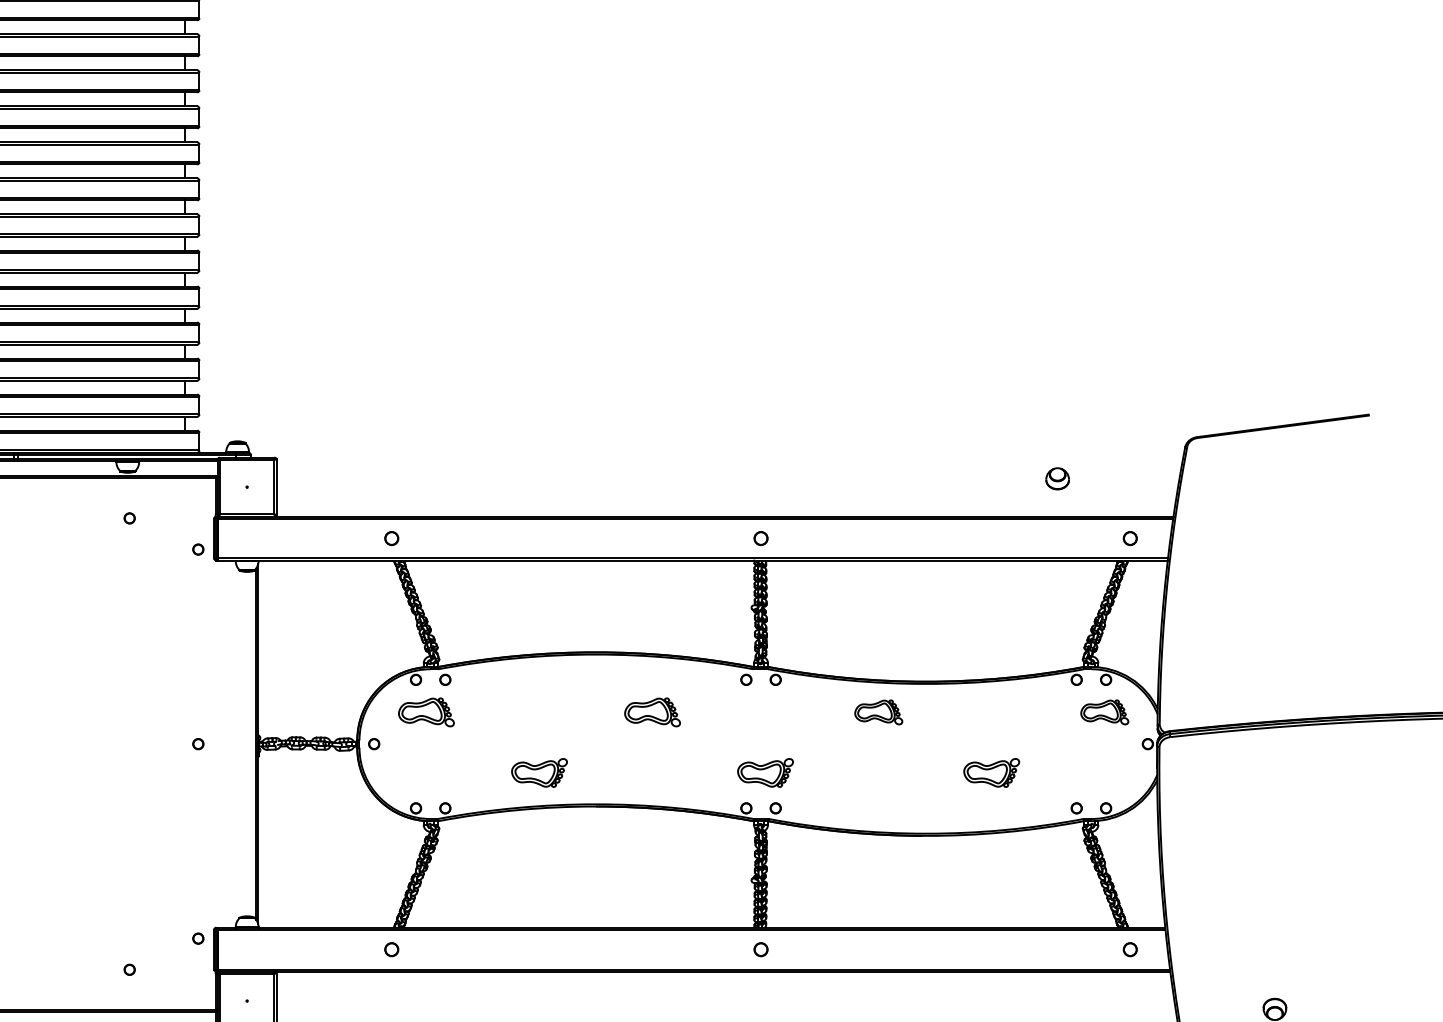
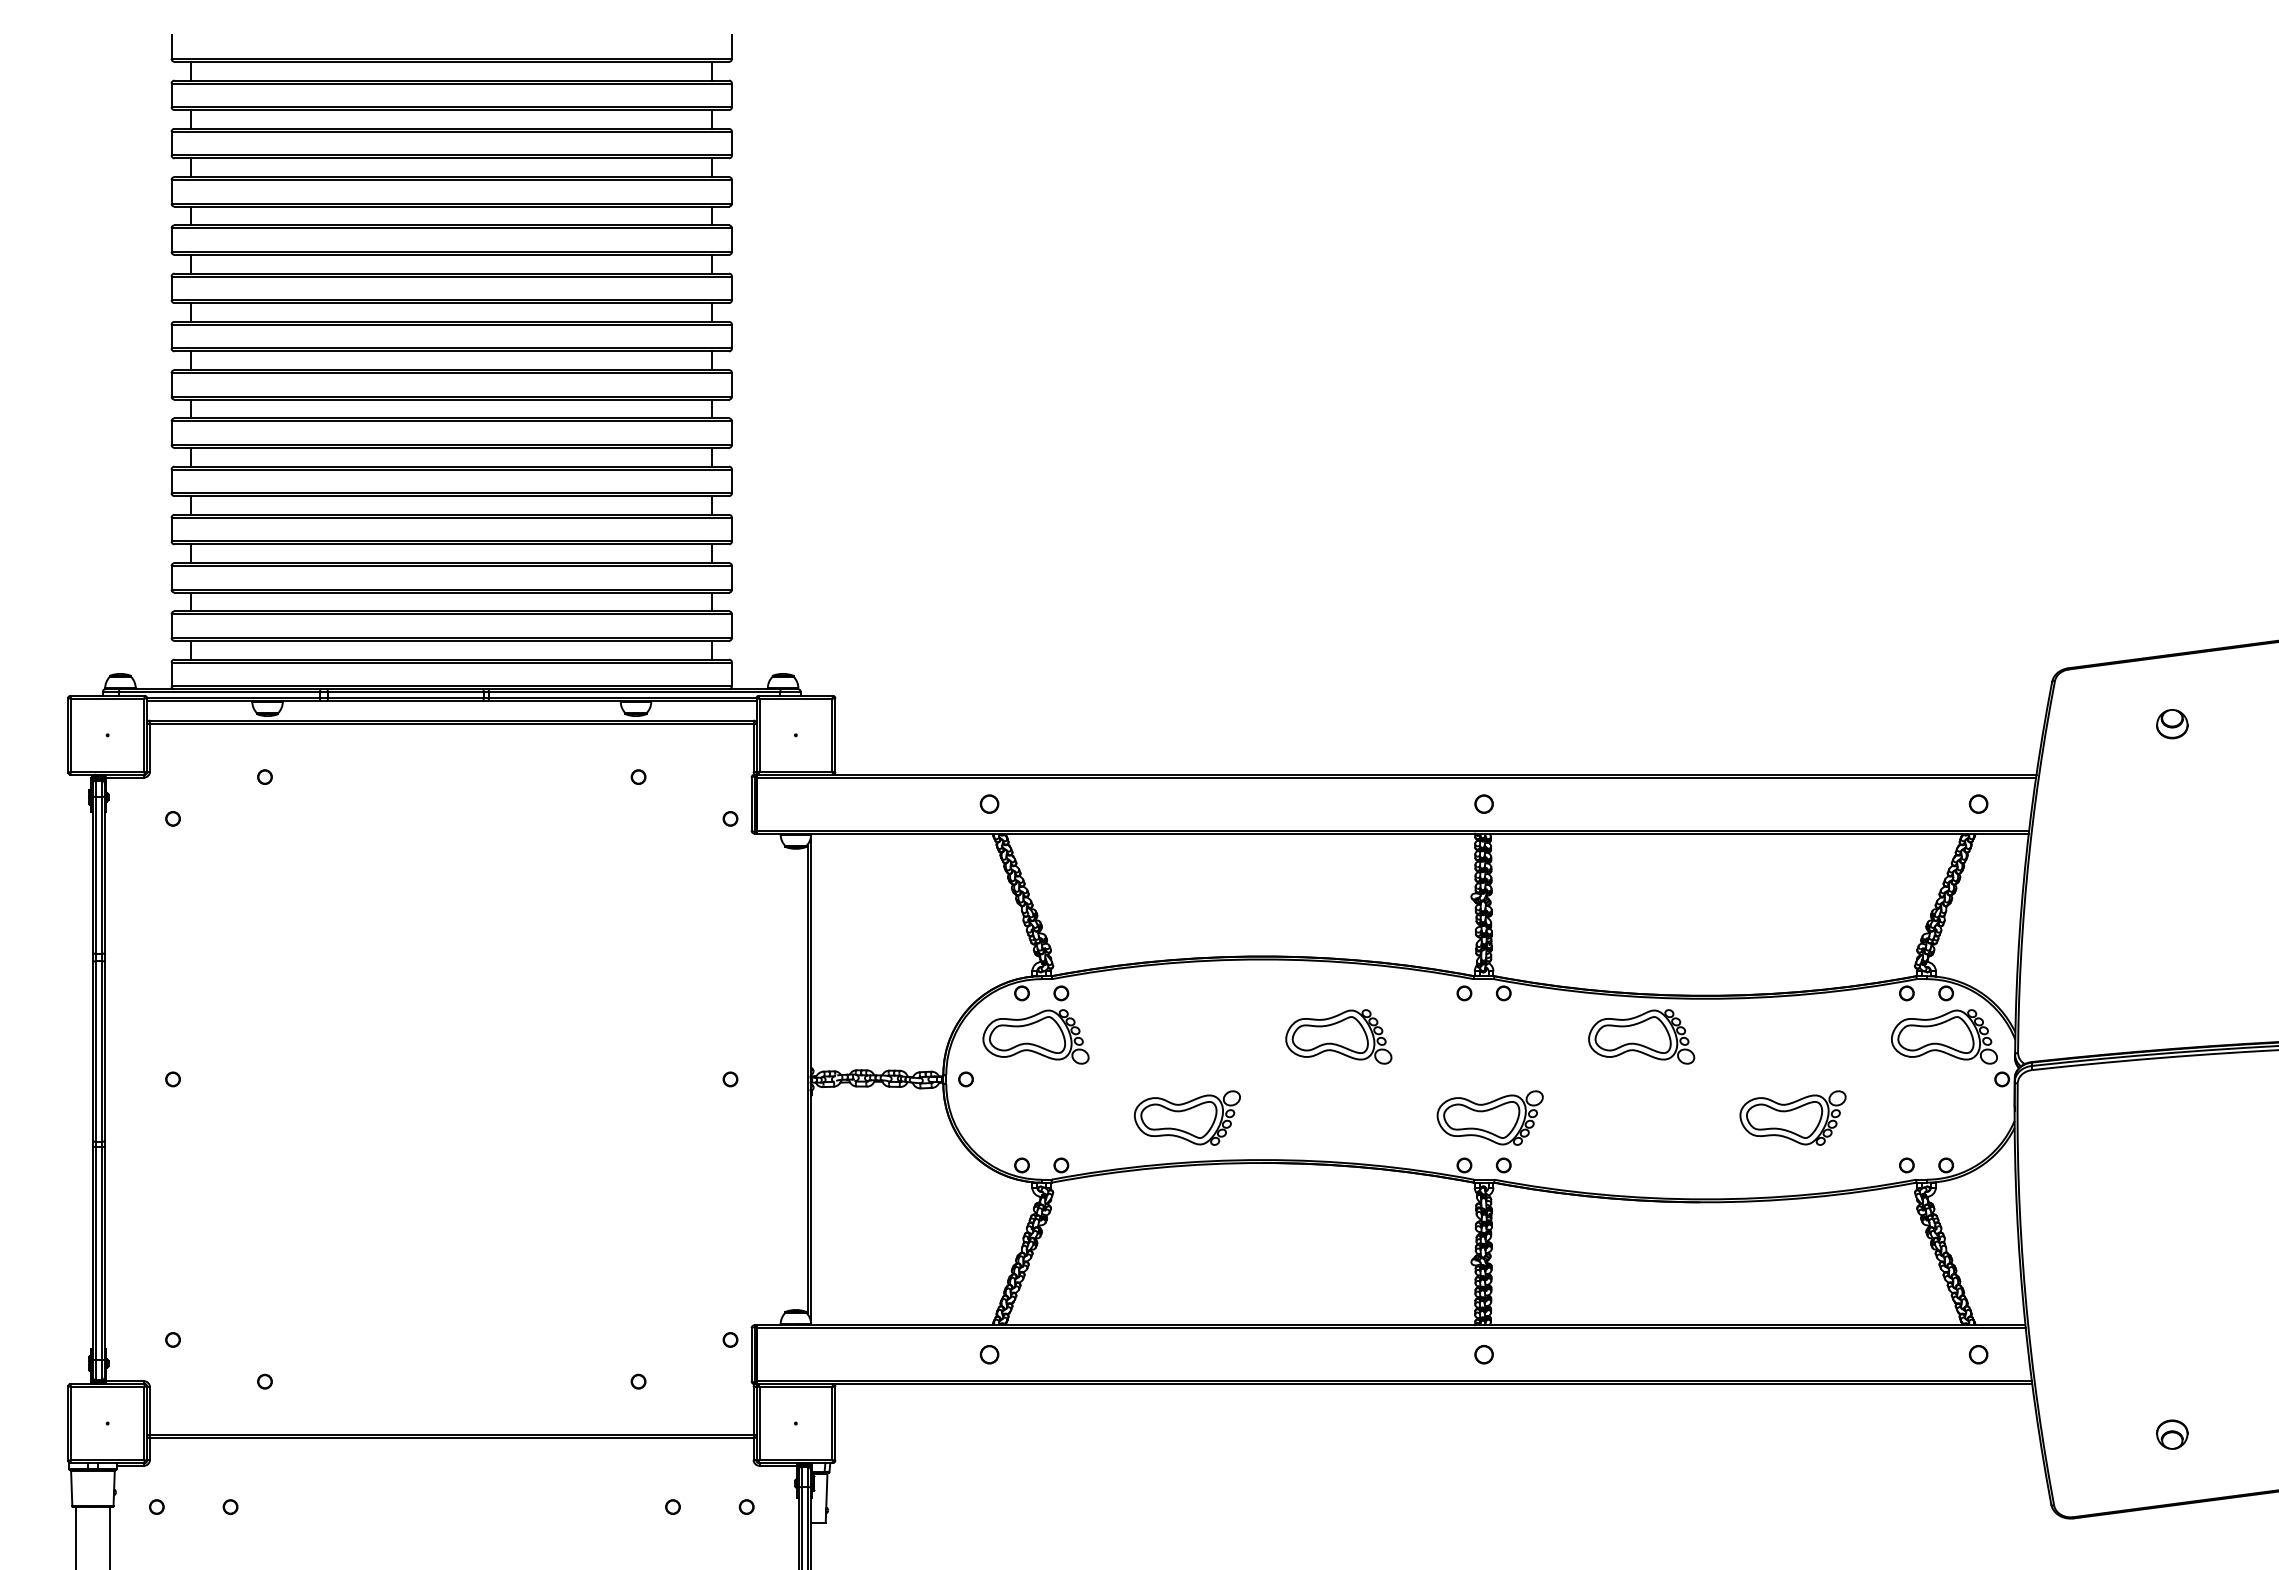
part: (1057, 479) -> (2172, 724), moved
part: (426, 712) -> (1035, 1036), size x1.43
part: (652, 712) -> (1338, 1036), size x1.43
part: (878, 712) -> (1641, 1036), size x1.67
part: (1104, 712) -> (1944, 1036), size x1.67
part: (539, 772) -> (1187, 1117), size x1.43
part: (765, 772) -> (1489, 1117), size x1.43
part: (991, 772) -> (1792, 1117), size x1.43

